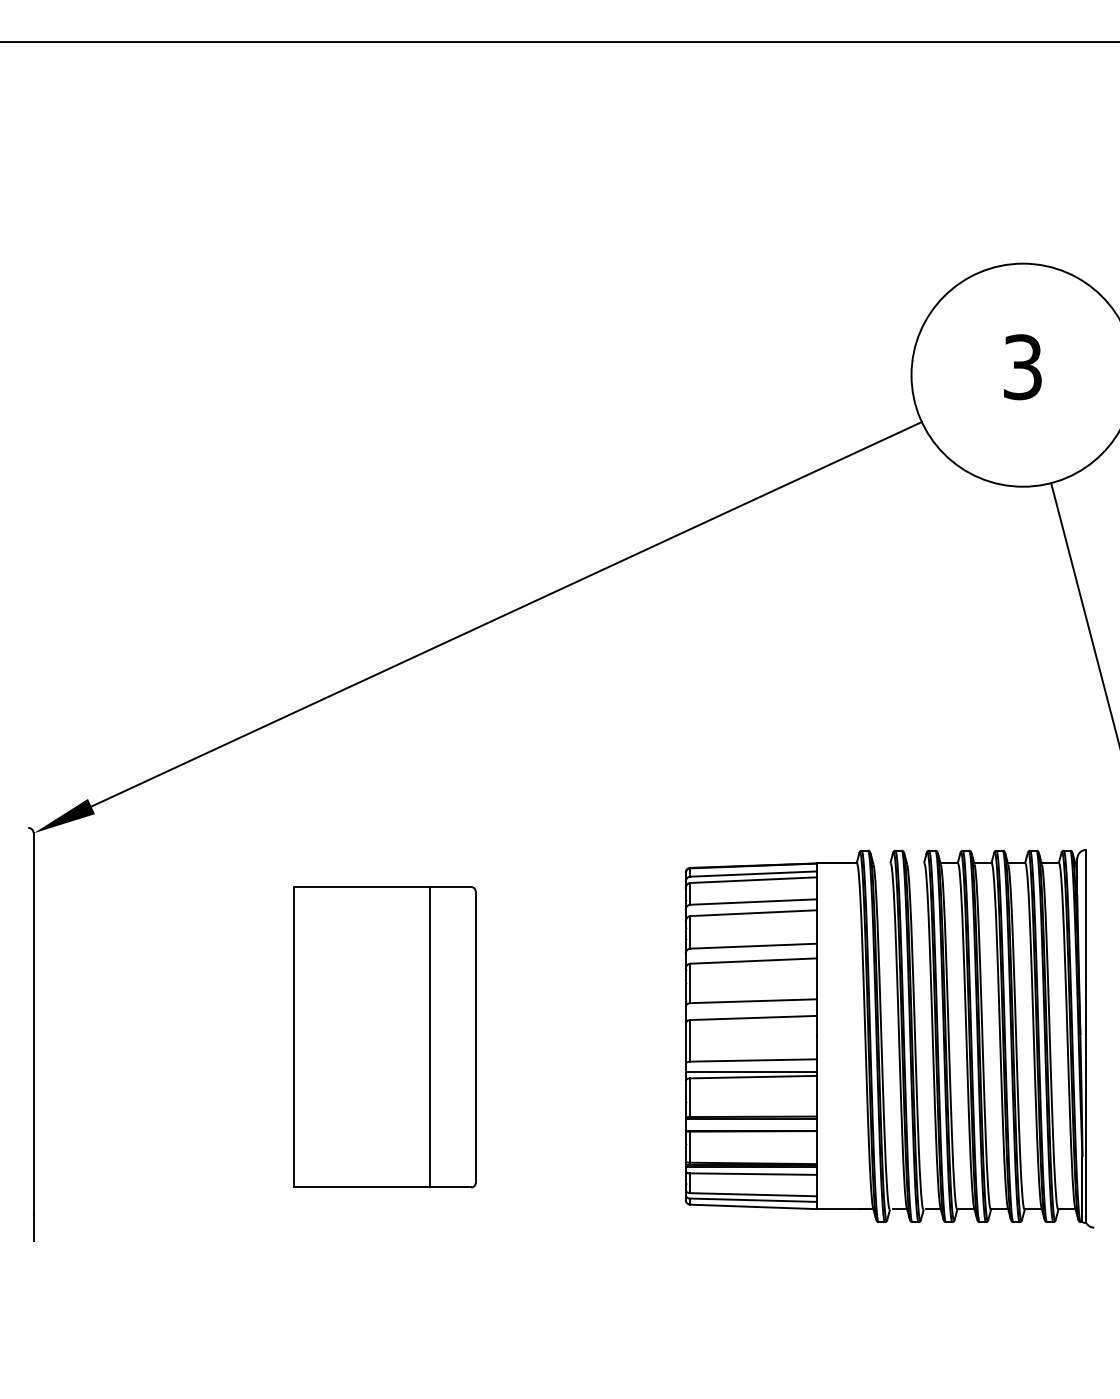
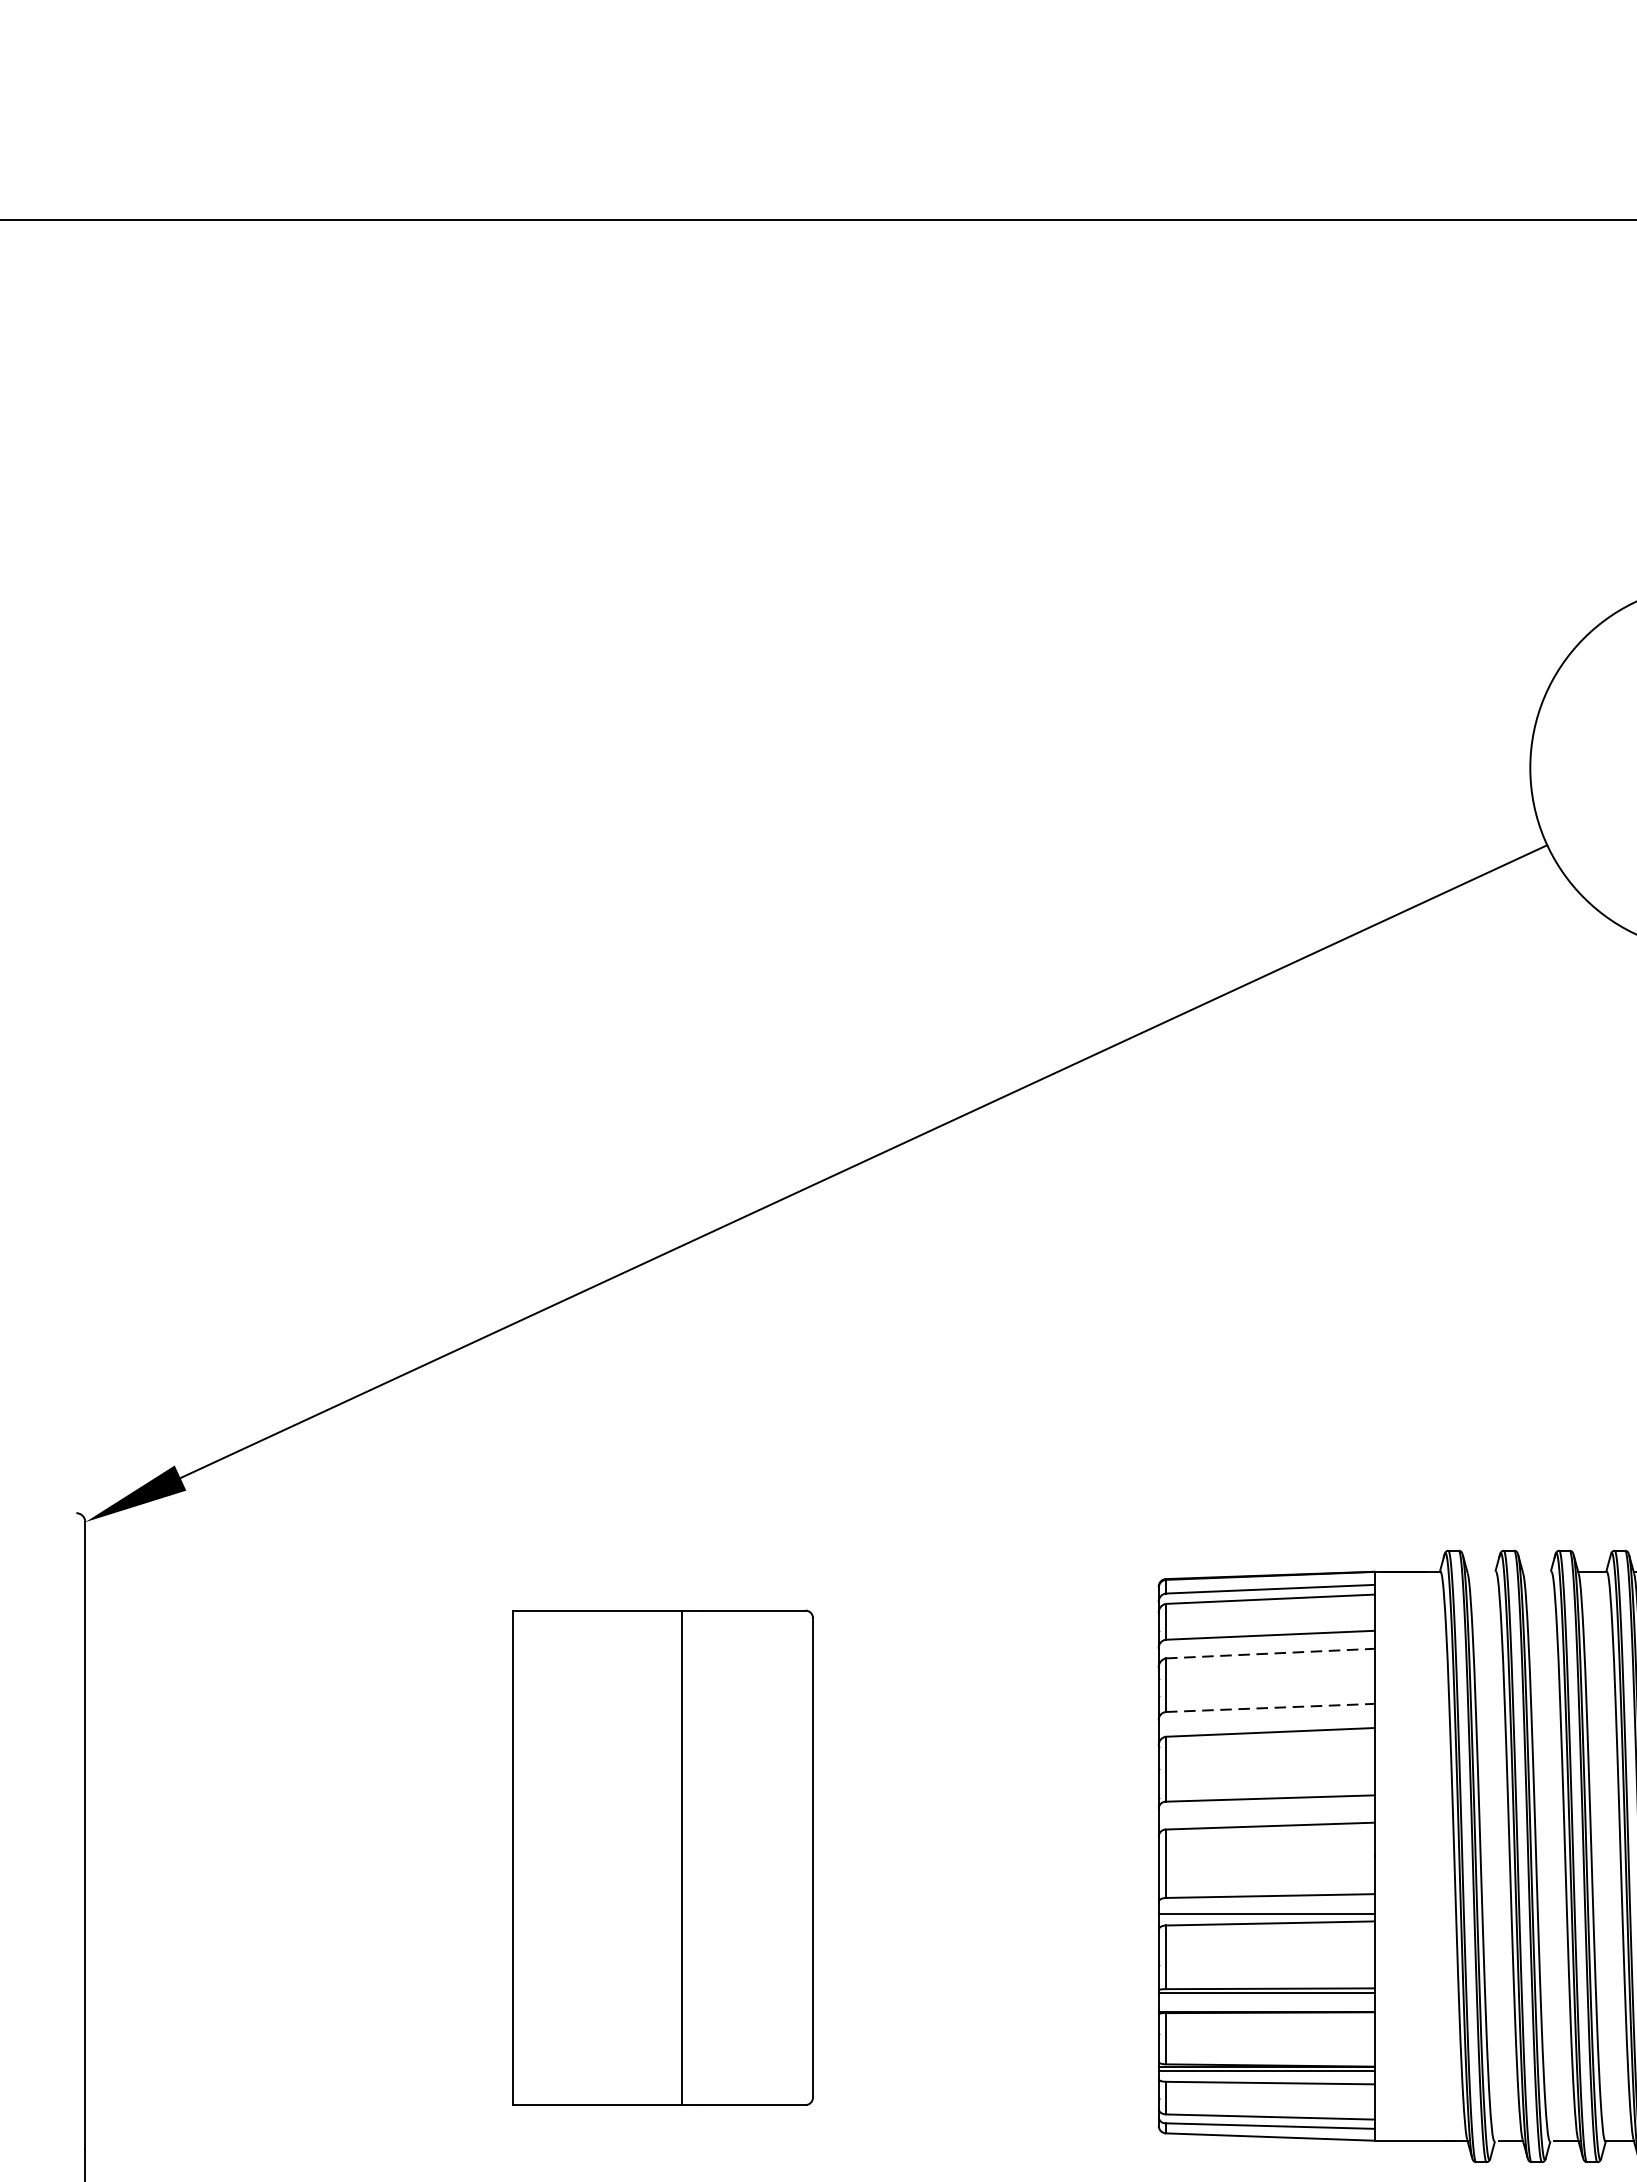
line: (754, 913) -> (1271, 1654), solid -> dashed
line: (754, 946) -> (1271, 1708), solid -> dashed
line: (430, 1037) -> (682, 1858), moved

